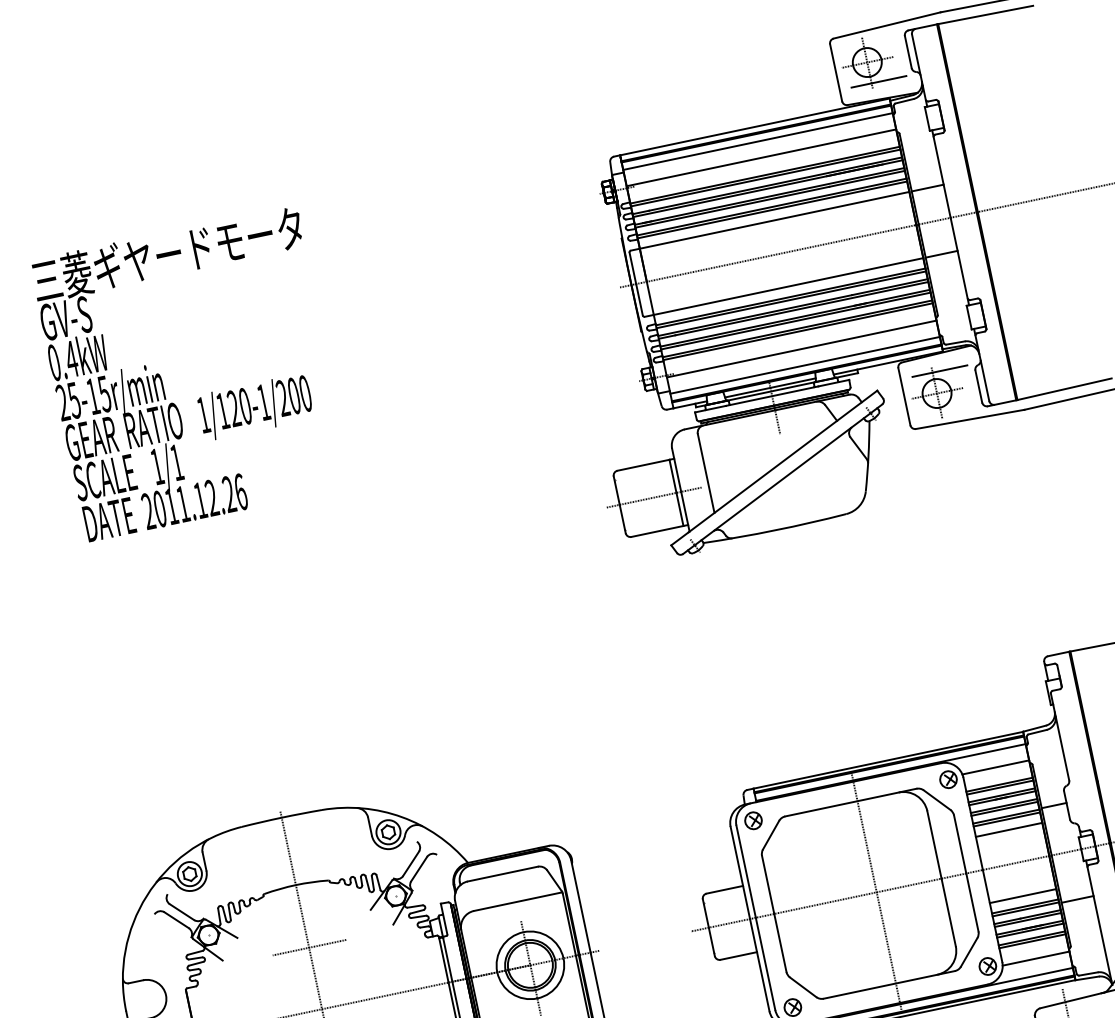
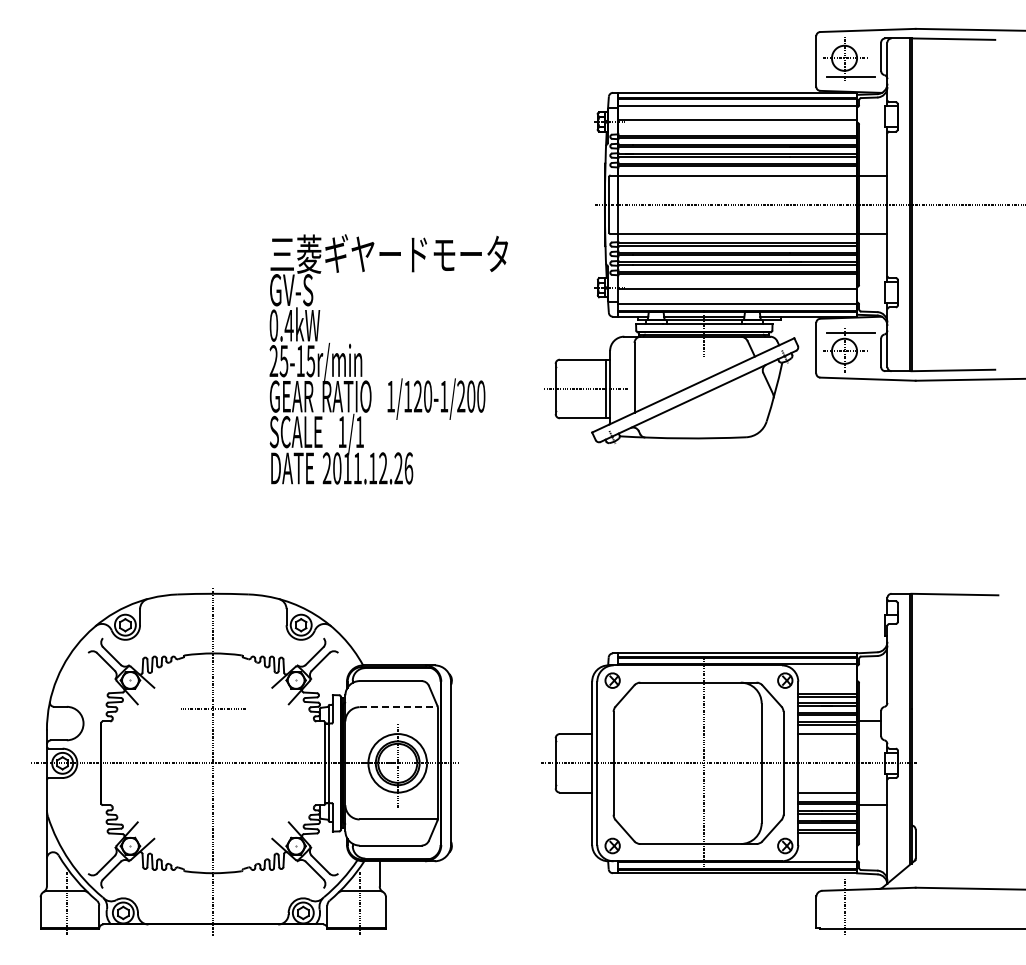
text: (191, 373) -> (388, 359), moved
line: (995, 767) -> (827, 678), removed
line: (519, 901) -> (399, 707), solid -> dashed
line: (1035, 958) -> (827, 847), removed

